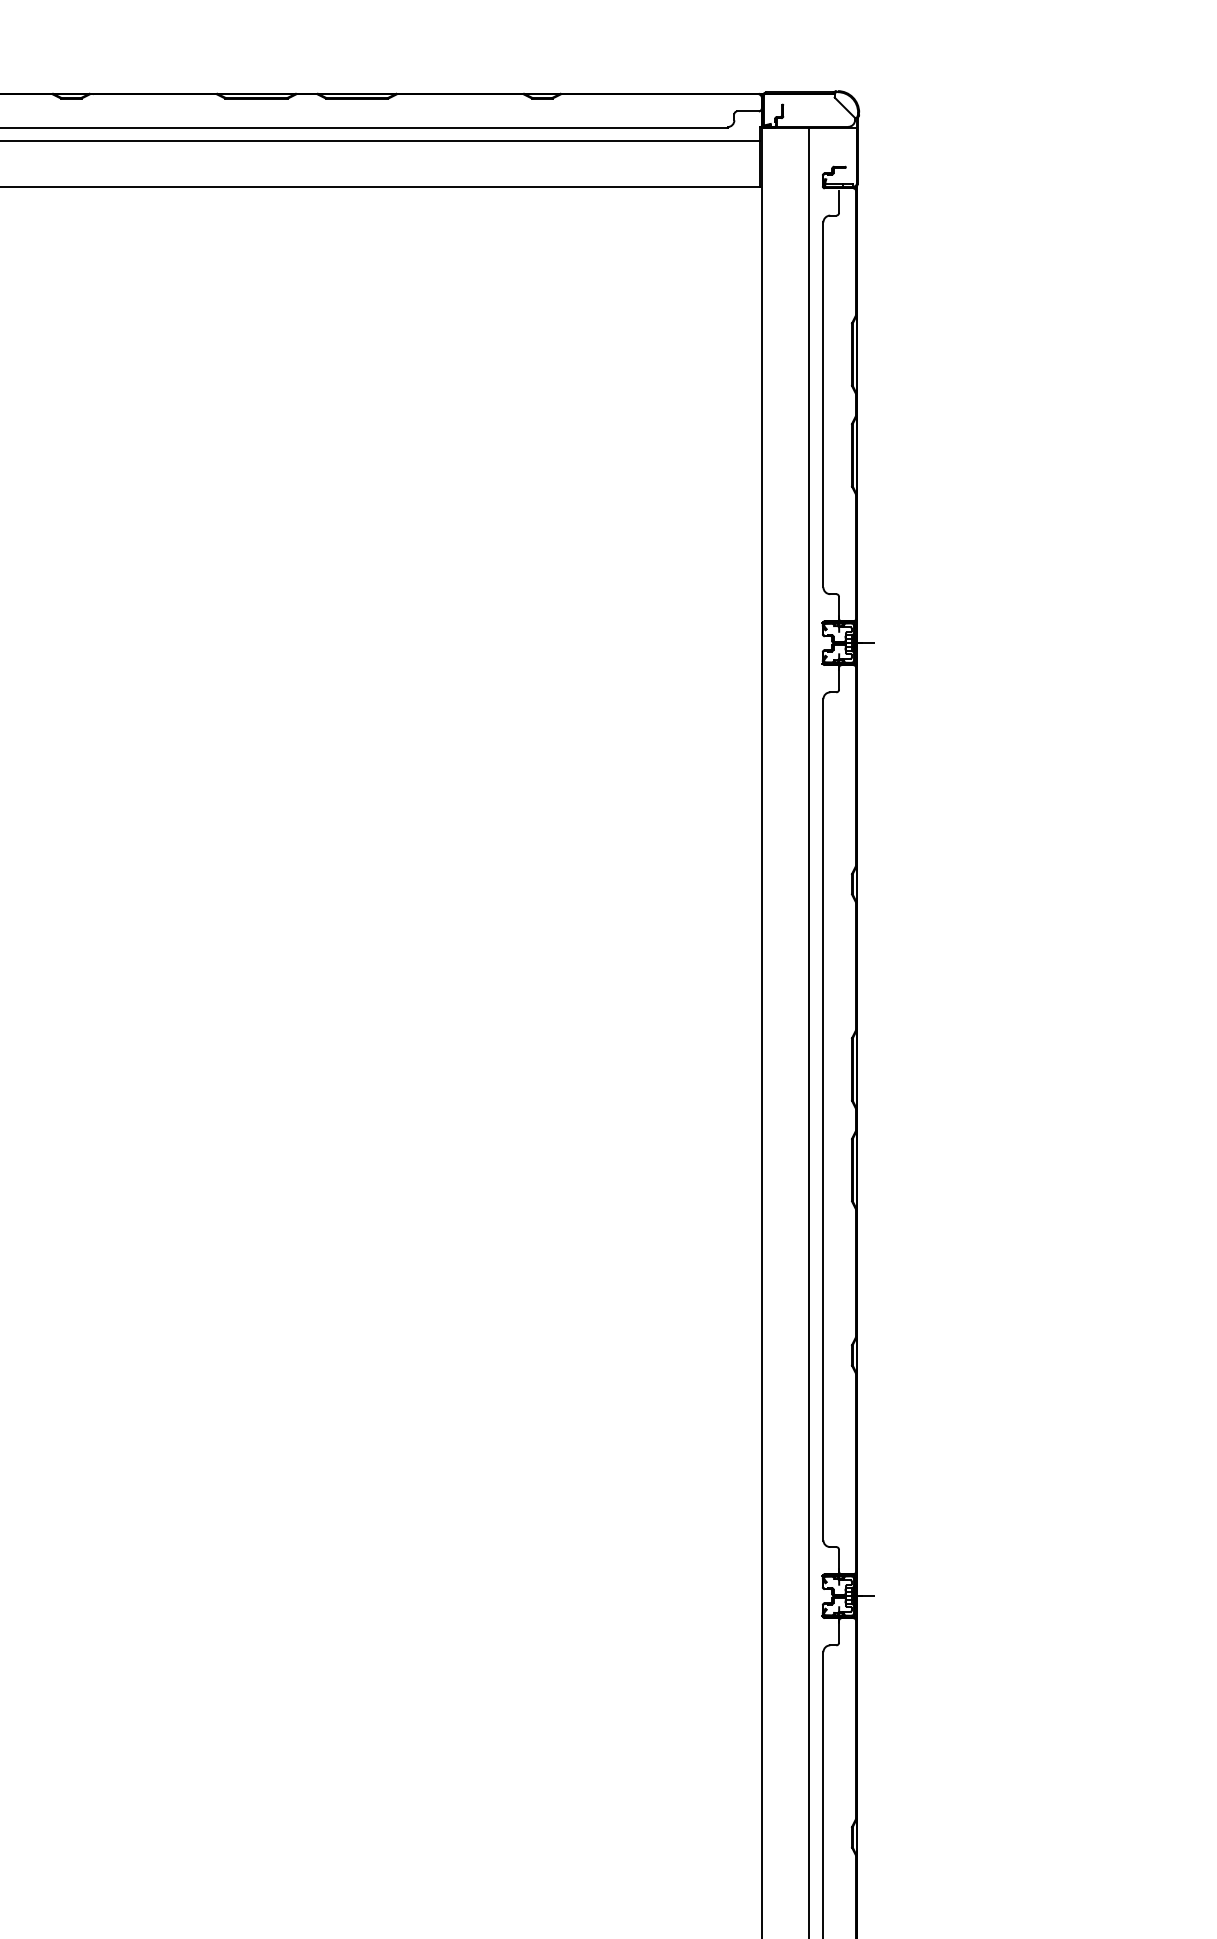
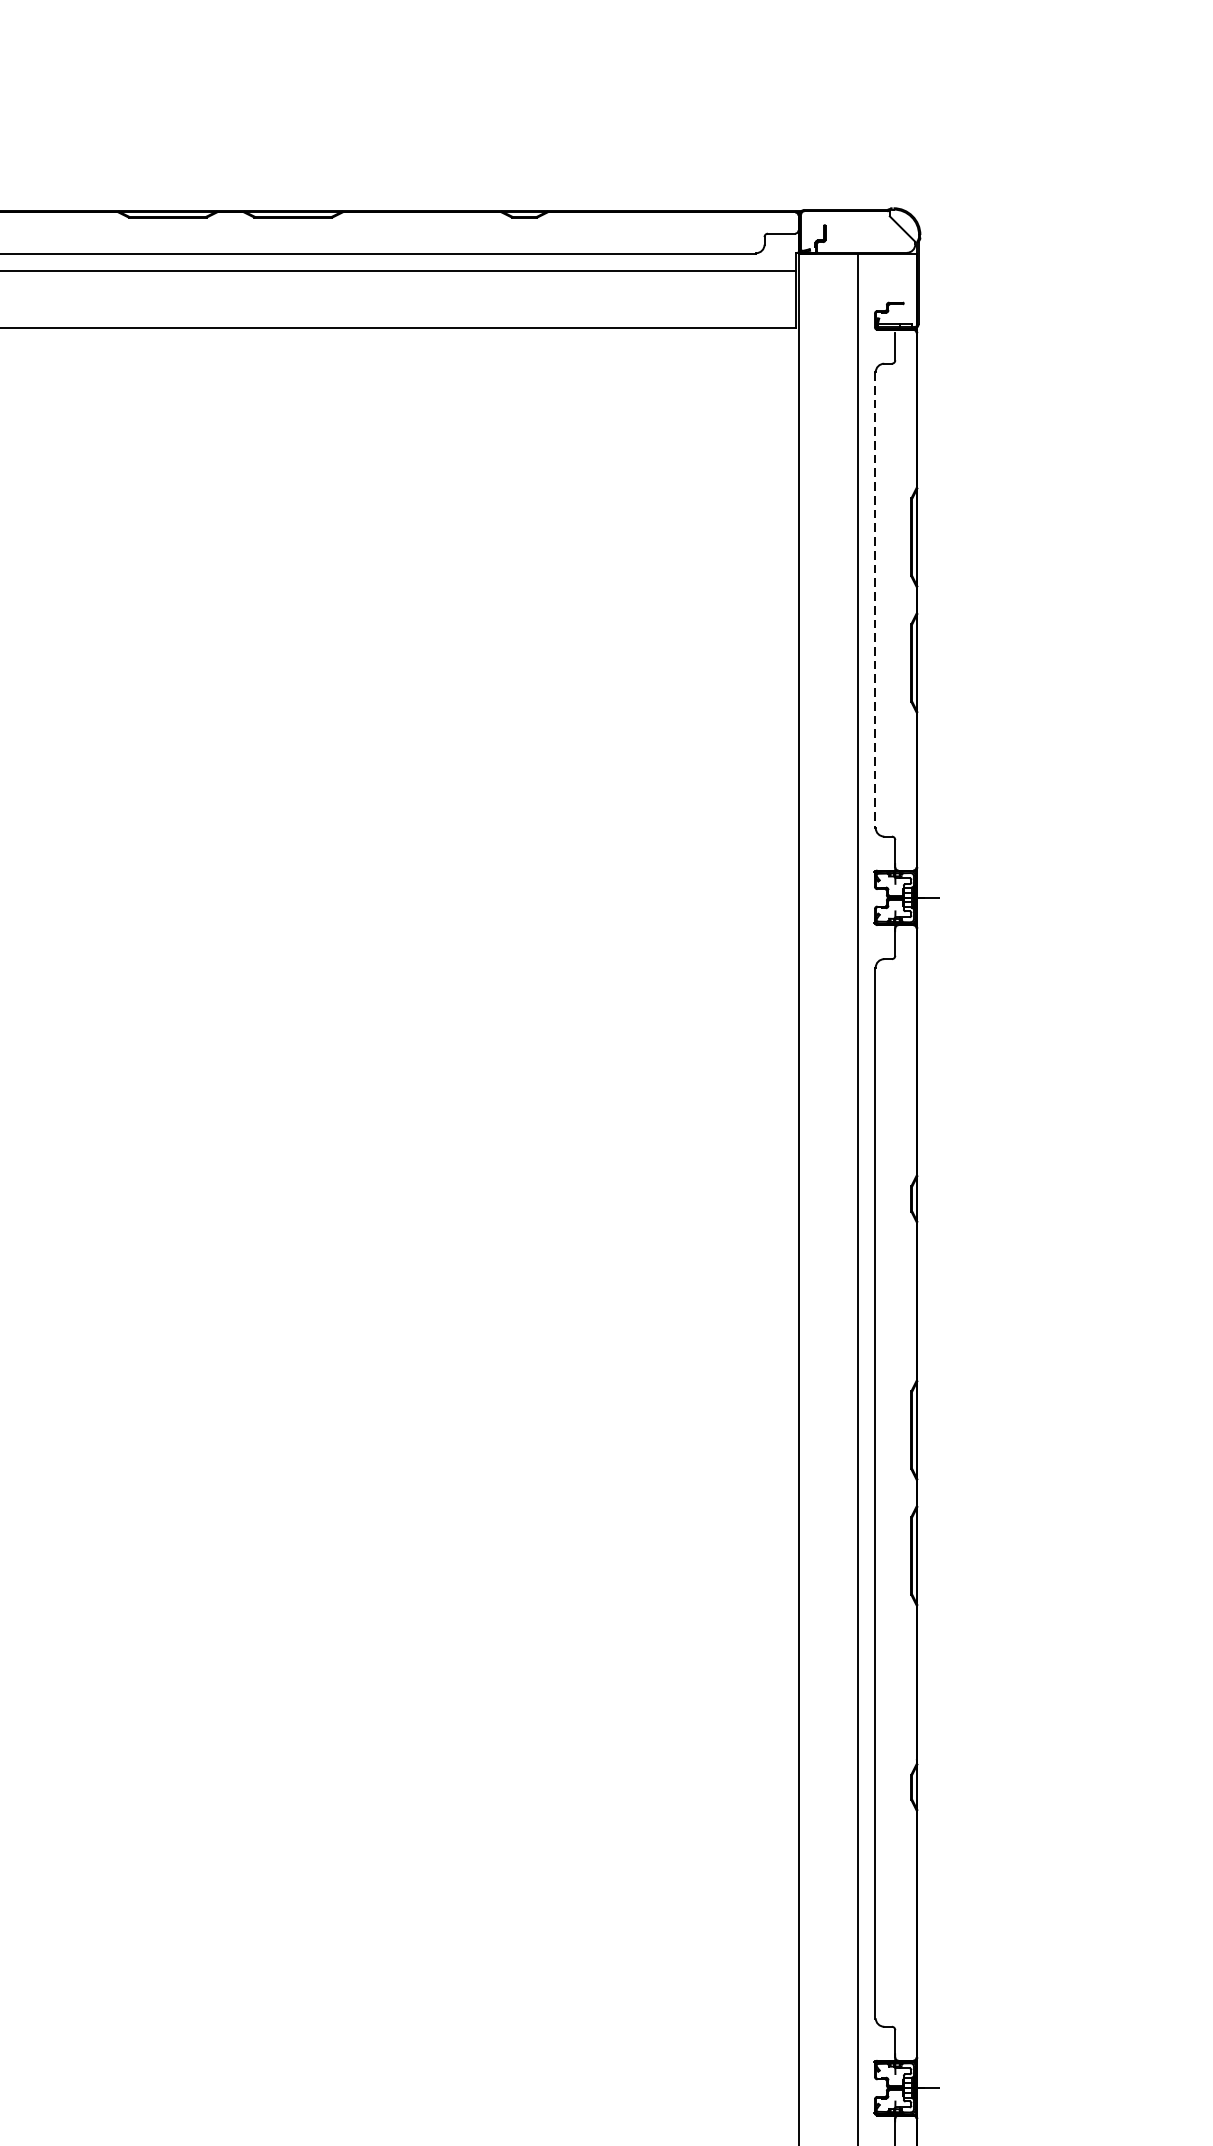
line: (822, 405) -> (874, 600), solid -> dashed

